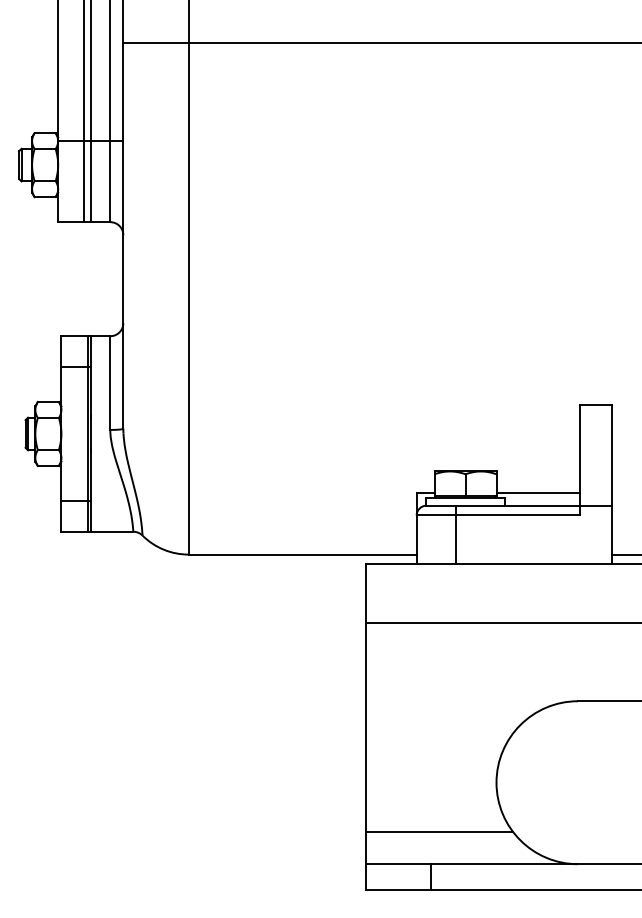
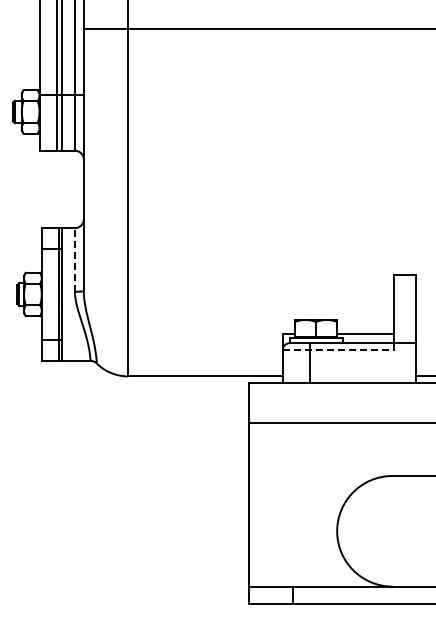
line: (109, 382) -> (74, 259), solid -> dashed
line: (498, 514) -> (338, 349), solid -> dashed
line: (439, 831) -> (298, 564), removed

